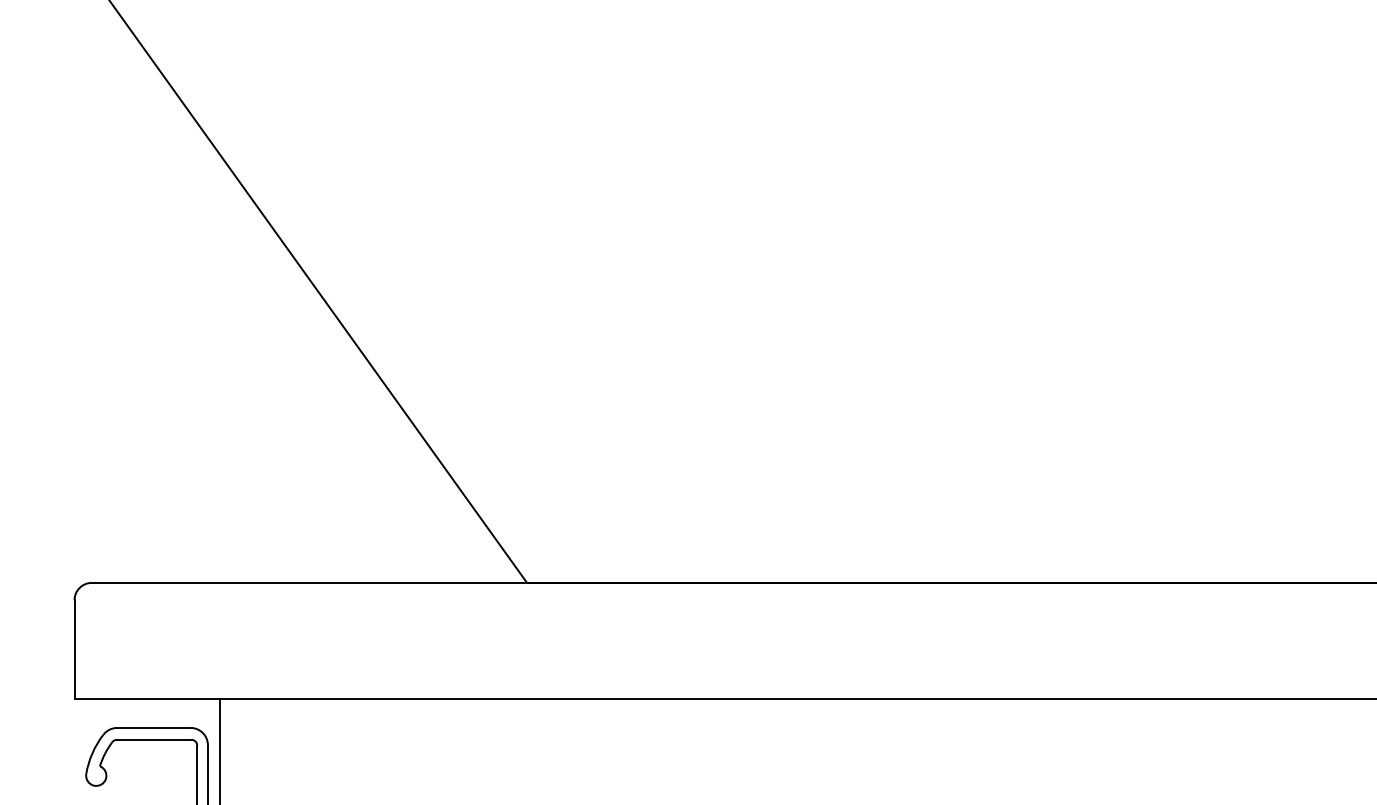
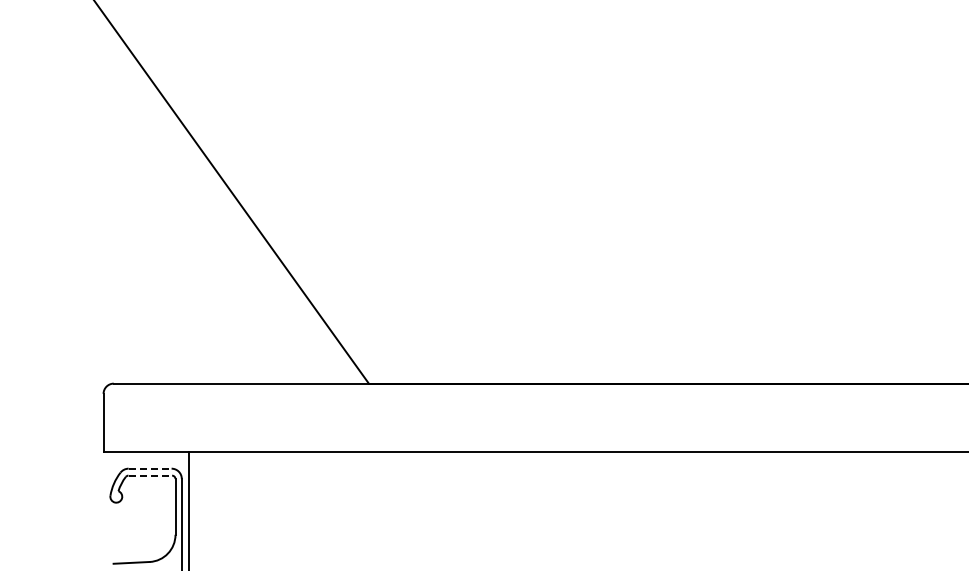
line: (154, 727) -> (150, 468), solid -> dashed
line: (154, 739) -> (150, 475), solid -> dashed

